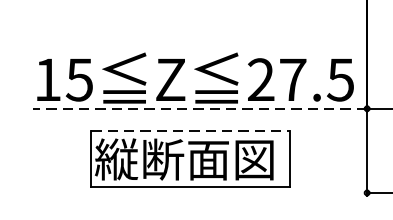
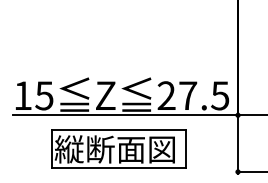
line: (200, 109) -> (125, 115), dashed -> solid
line: (189, 131) -> (118, 130), dashed -> solid

